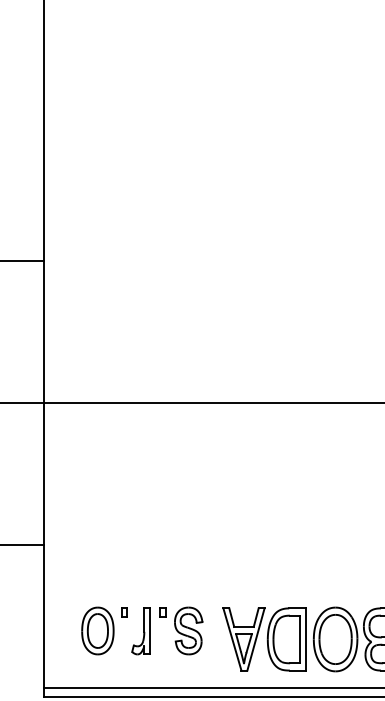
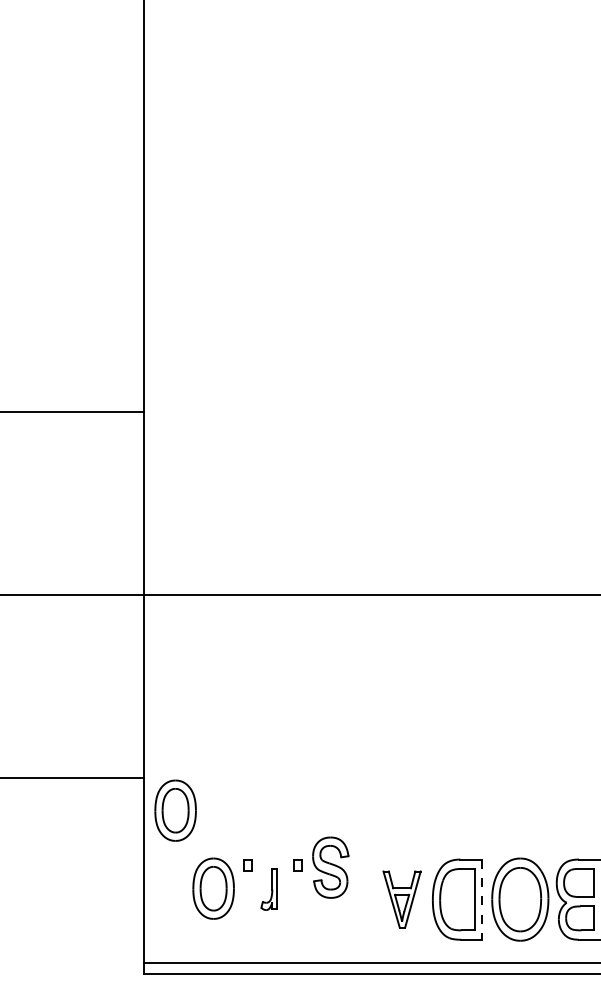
part: (68, 570) -> (175, 810), added
part: (188, 630) -> (330, 867), moved
part: (141, 631) -> (269, 889), size x0.7
part: (243, 639) -> (401, 899), size x0.7
line: (305, 640) -> (481, 900), solid -> dashed

